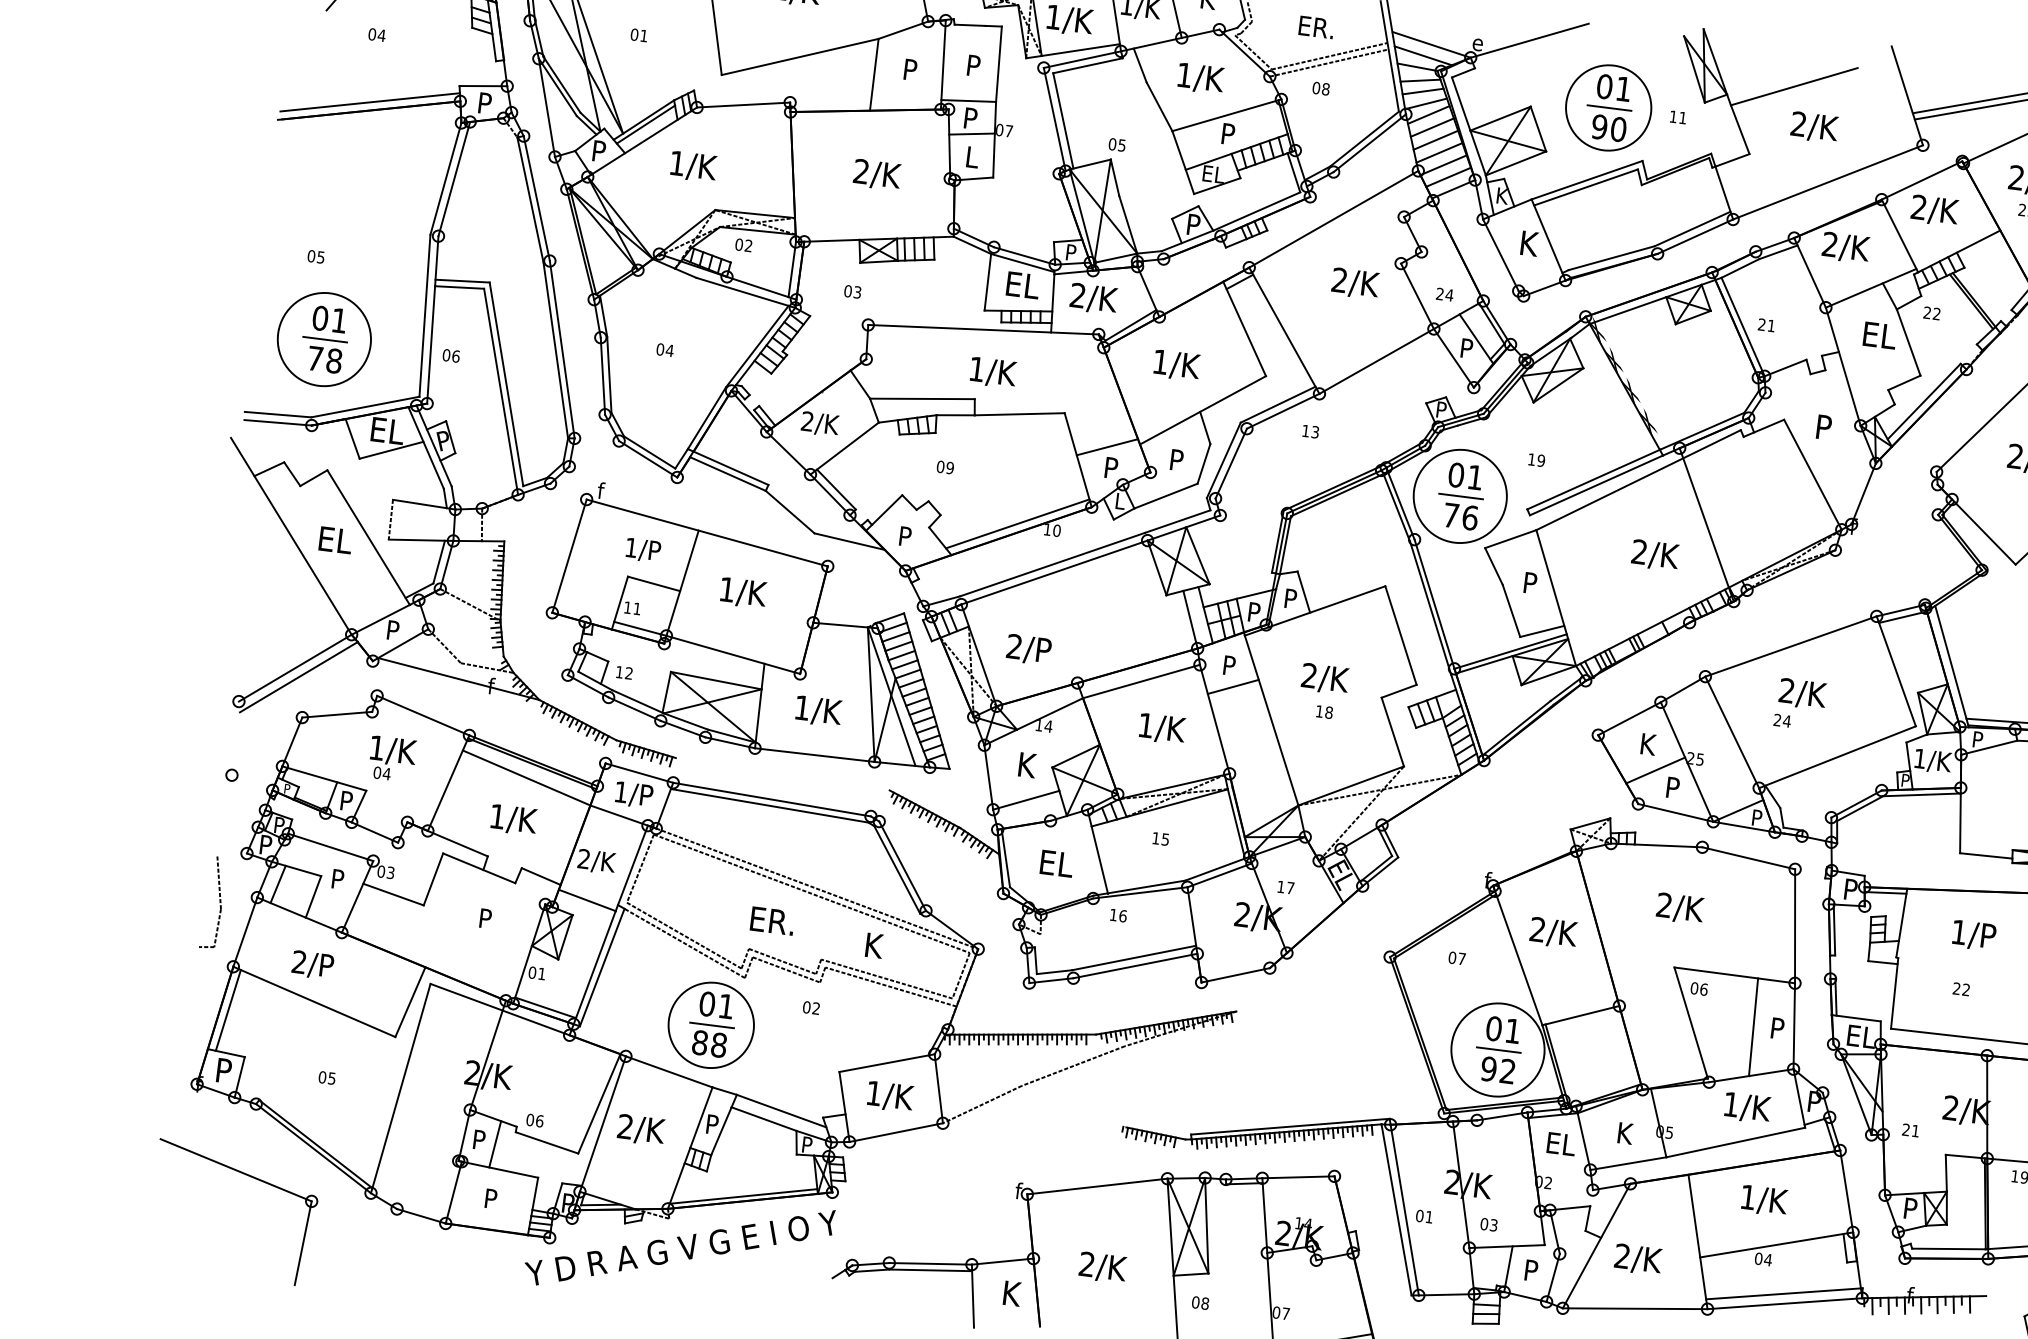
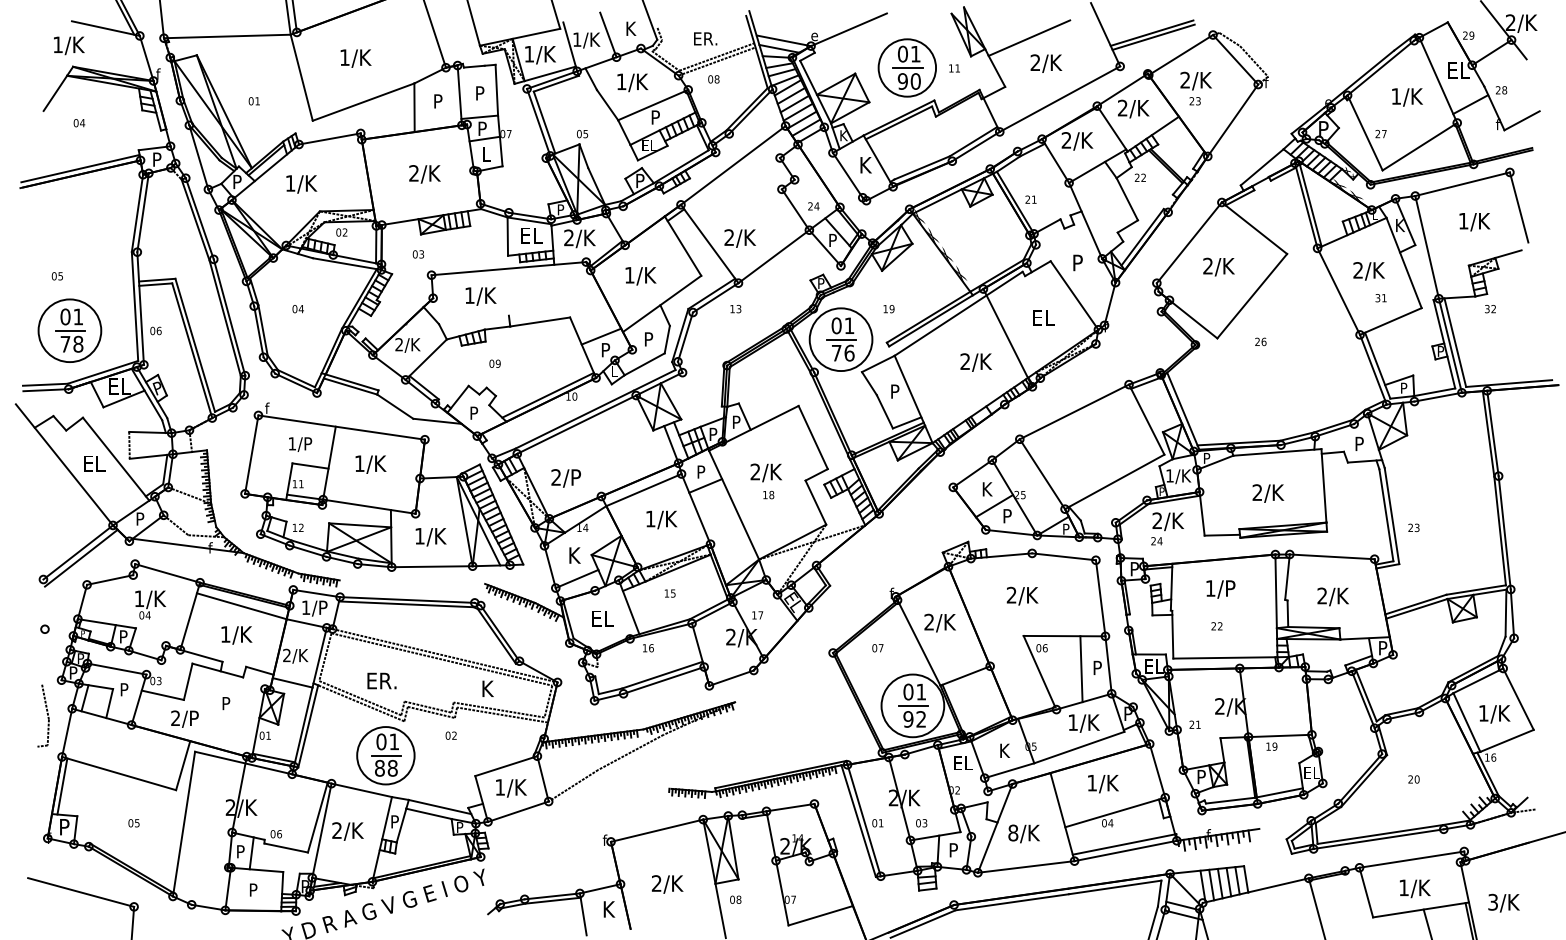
text: (1354, 283) -> (739, 238), moved
text: (1880, 334) -> (1043, 317), moved
text: (992, 372) -> (480, 296), moved
line: (921, 398) -> (473, 319), removed
text: (1800, 703) -> (1167, 528), moved
text: (771, 920) -> (381, 680), moved
text: (312, 964) -> (184, 718), moved
text: (1622, 1255) -> (1013, 832), 2/K -> 8/K

